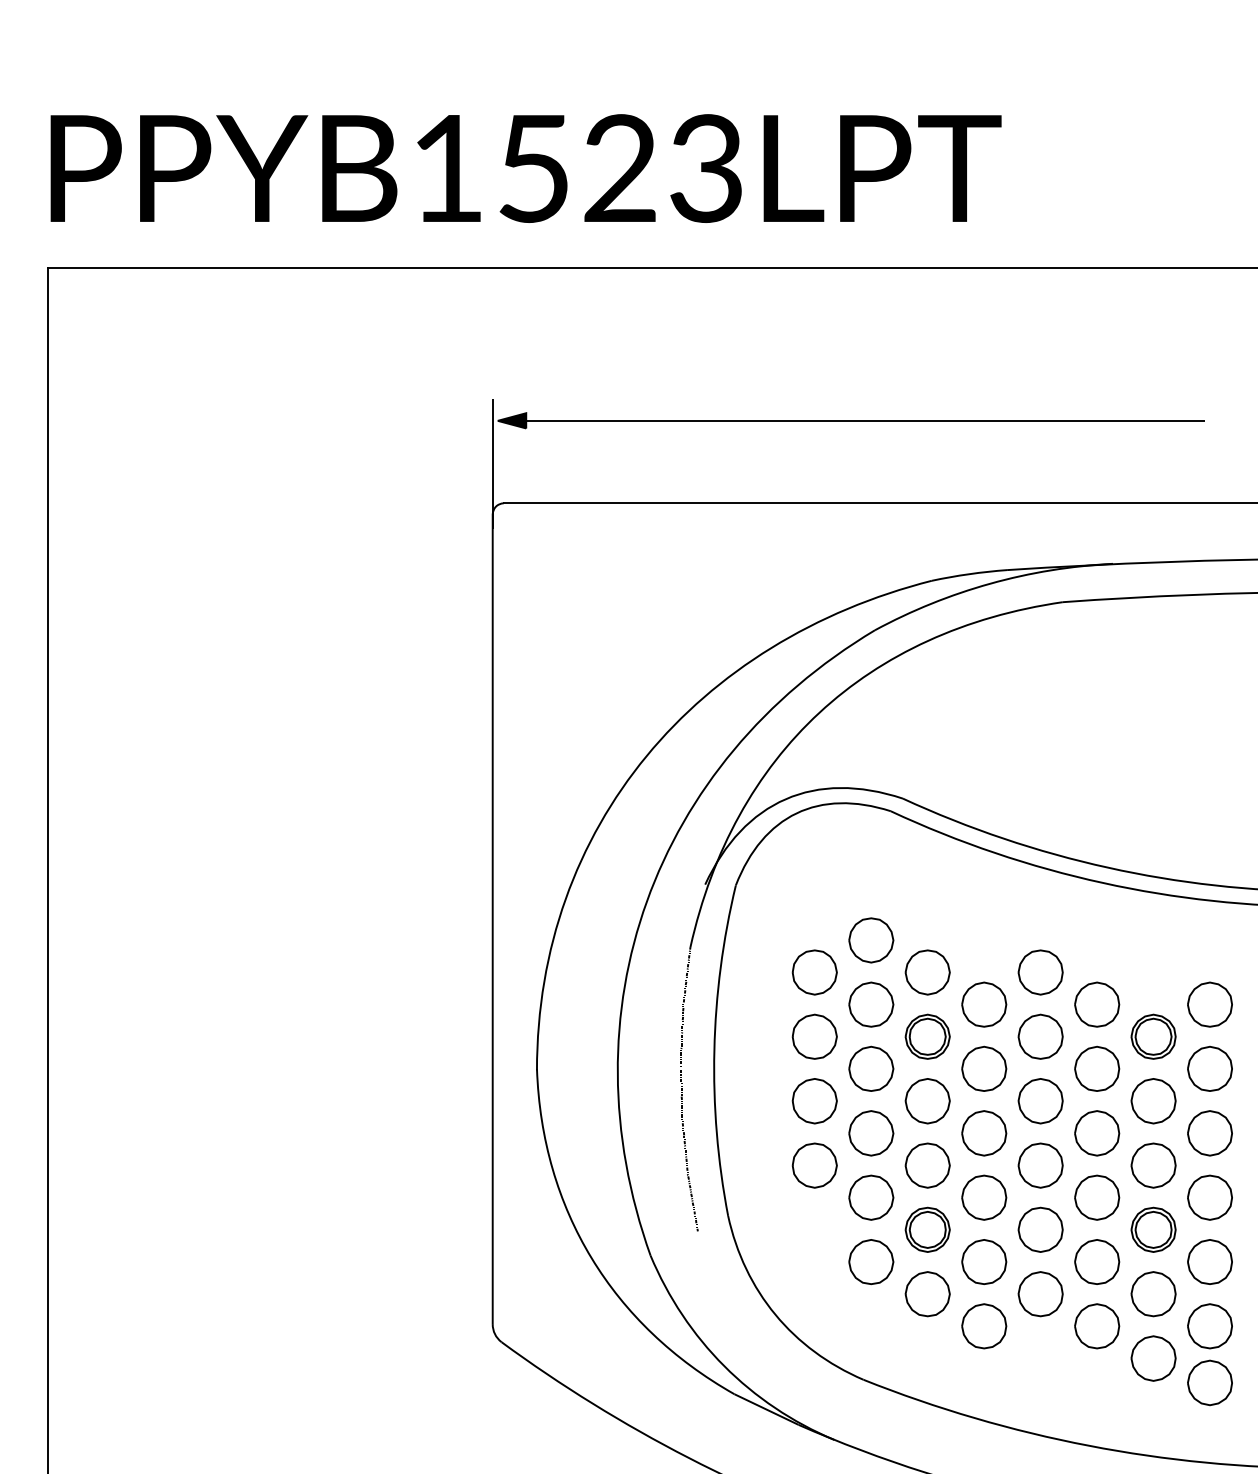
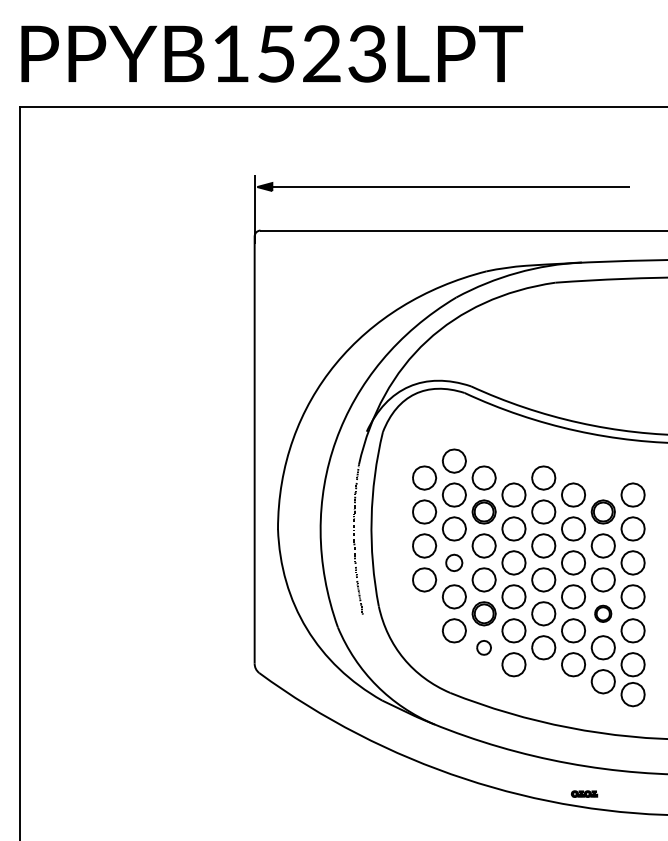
part: (869, 1132) -> (453, 562), size x0.7
part: (1152, 1229) -> (602, 613), size x0.7
part: (926, 1293) -> (483, 647), size x0.6

